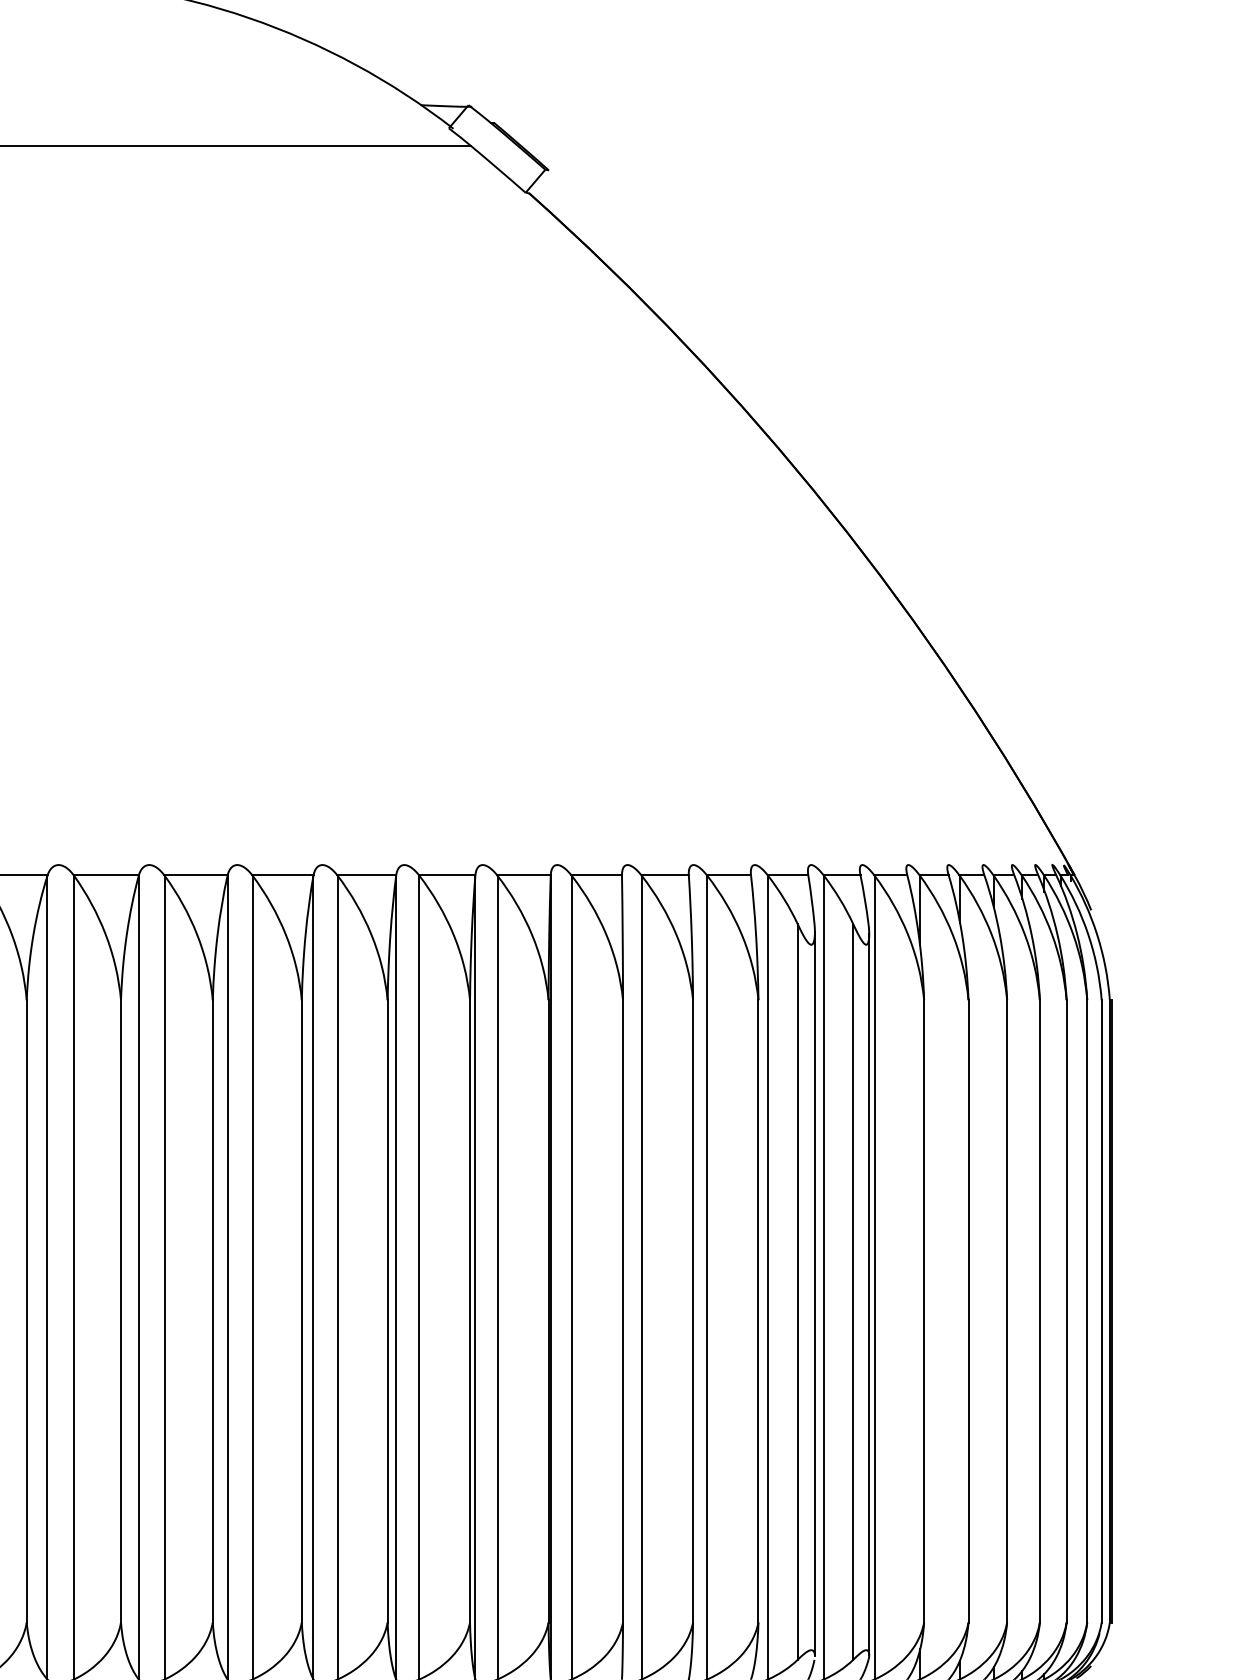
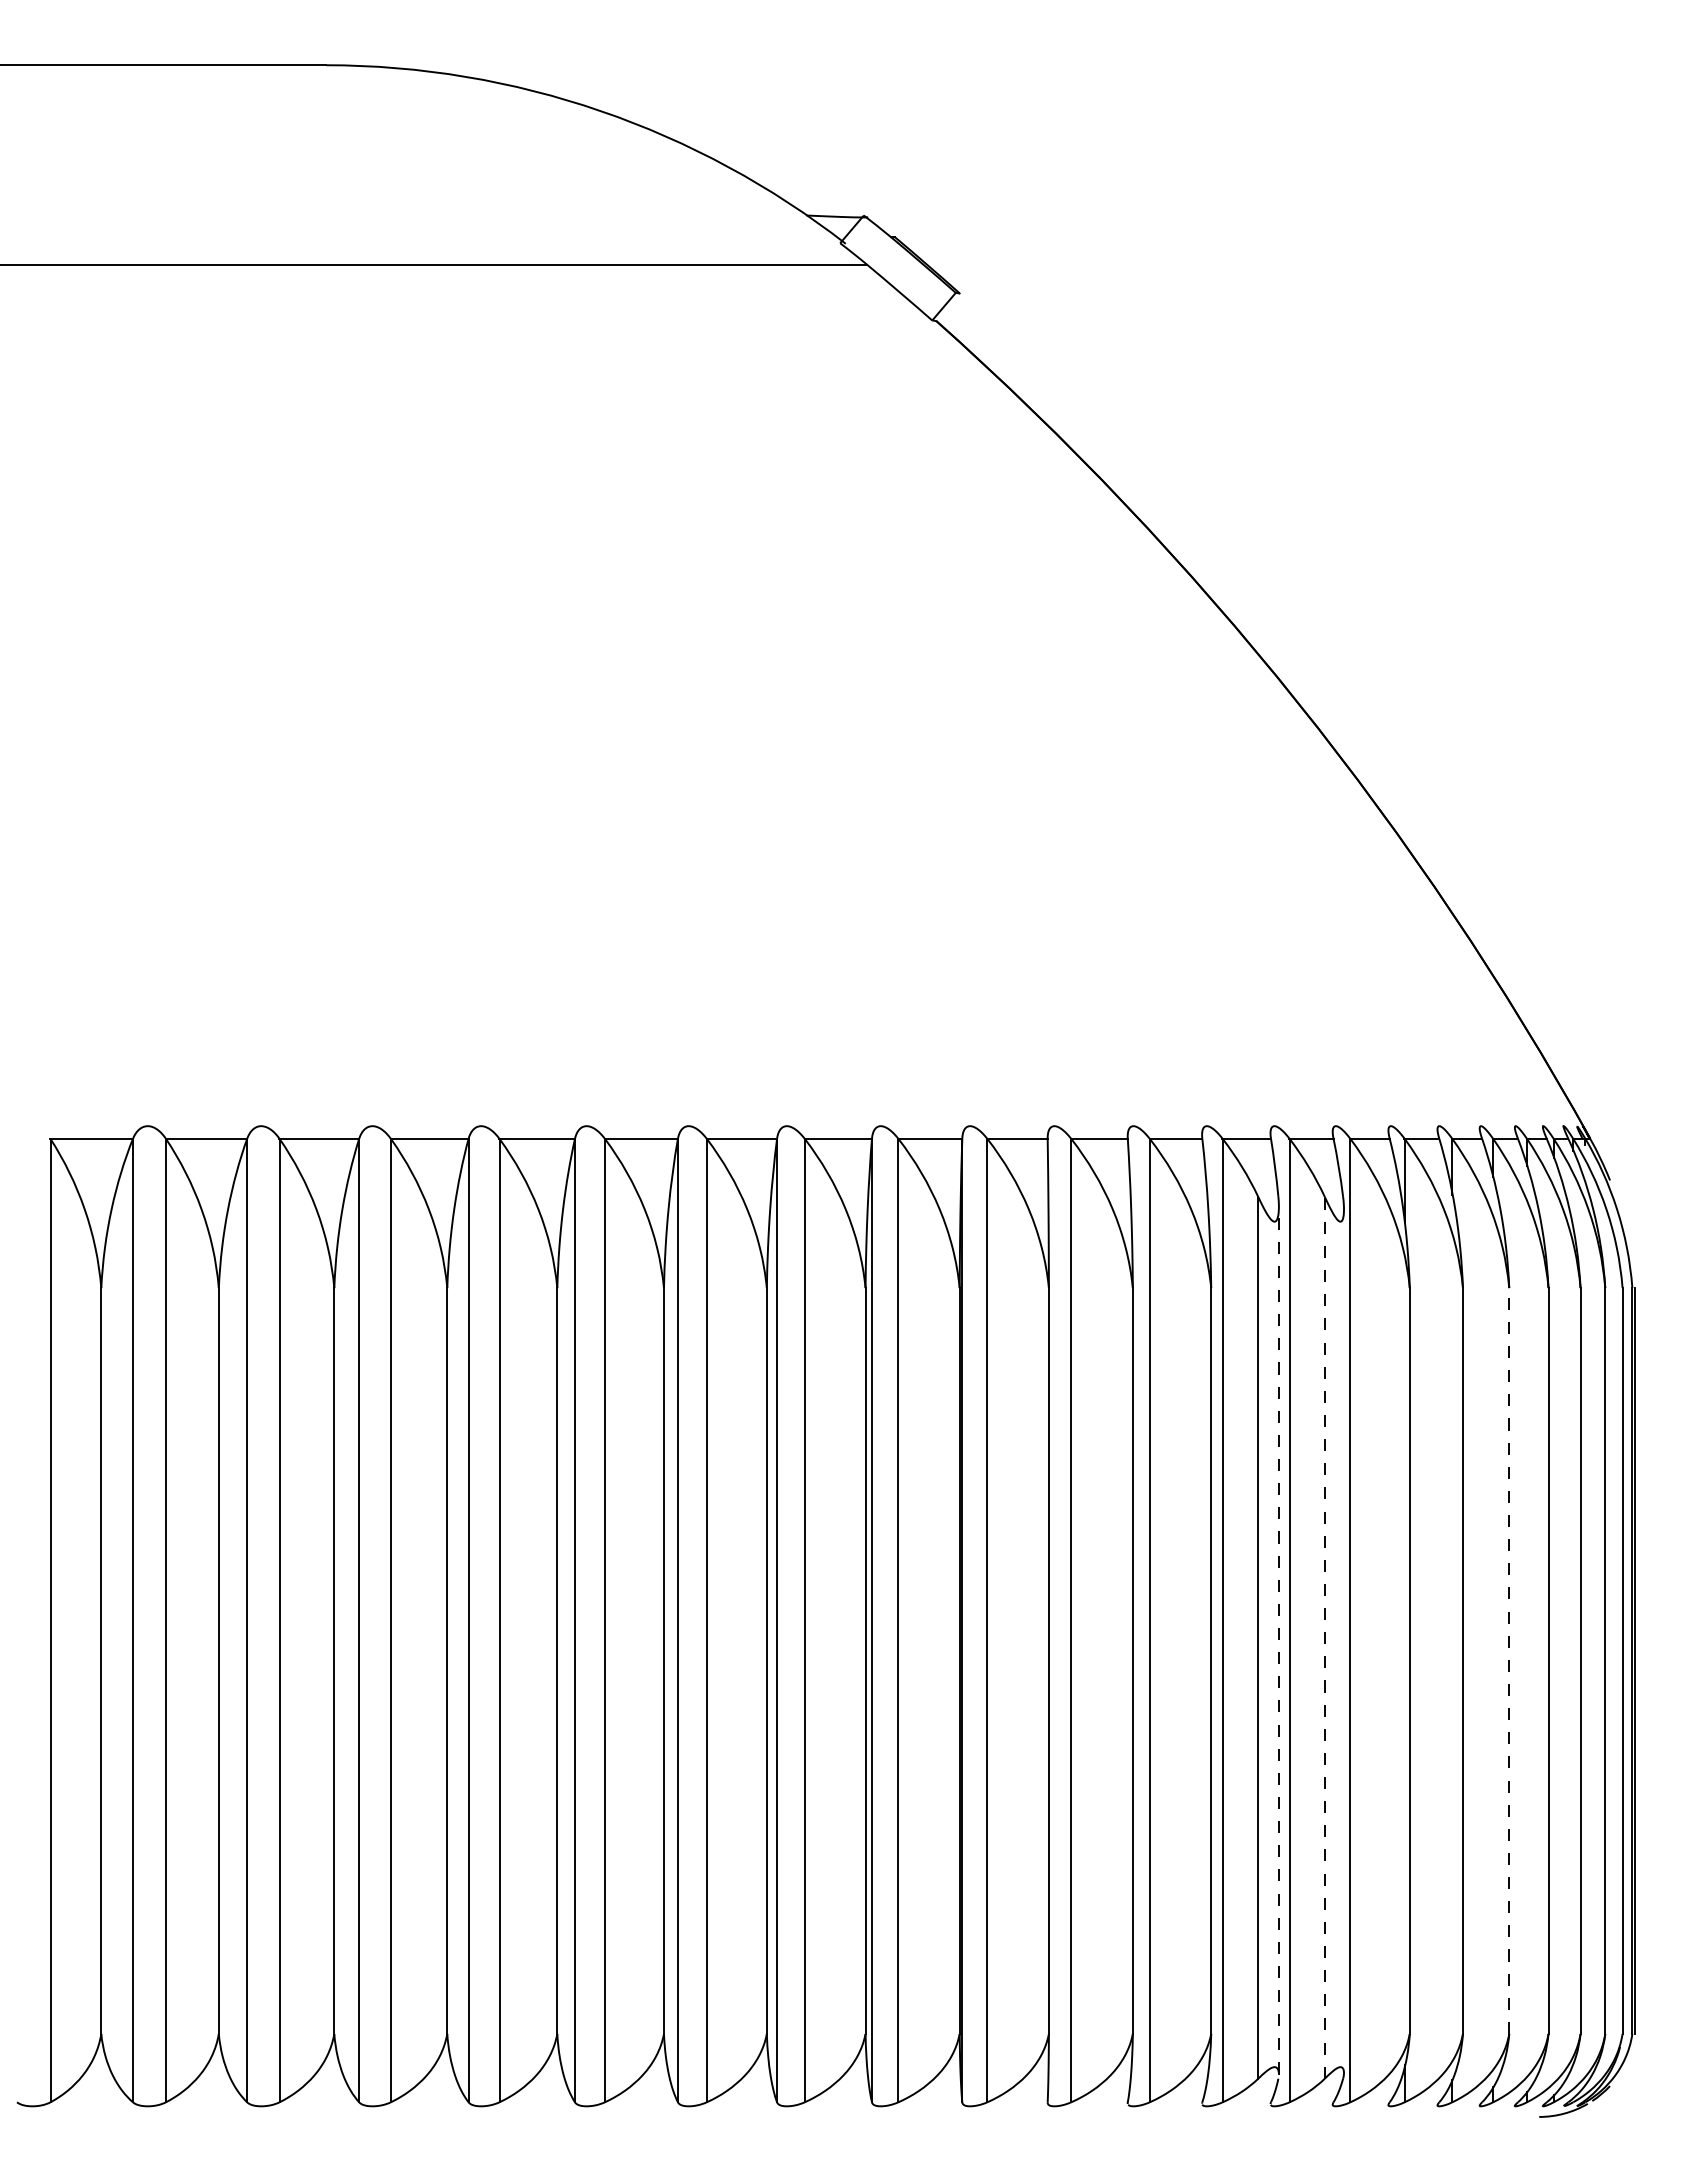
line: (852, 1291) -> (1324, 1637), solid -> dashed
line: (814, 1293) -> (1278, 1639), solid -> dashed
line: (868, 1294) -> (1343, 1640), removed
line: (1007, 1311) -> (1509, 1661), solid -> dashed

